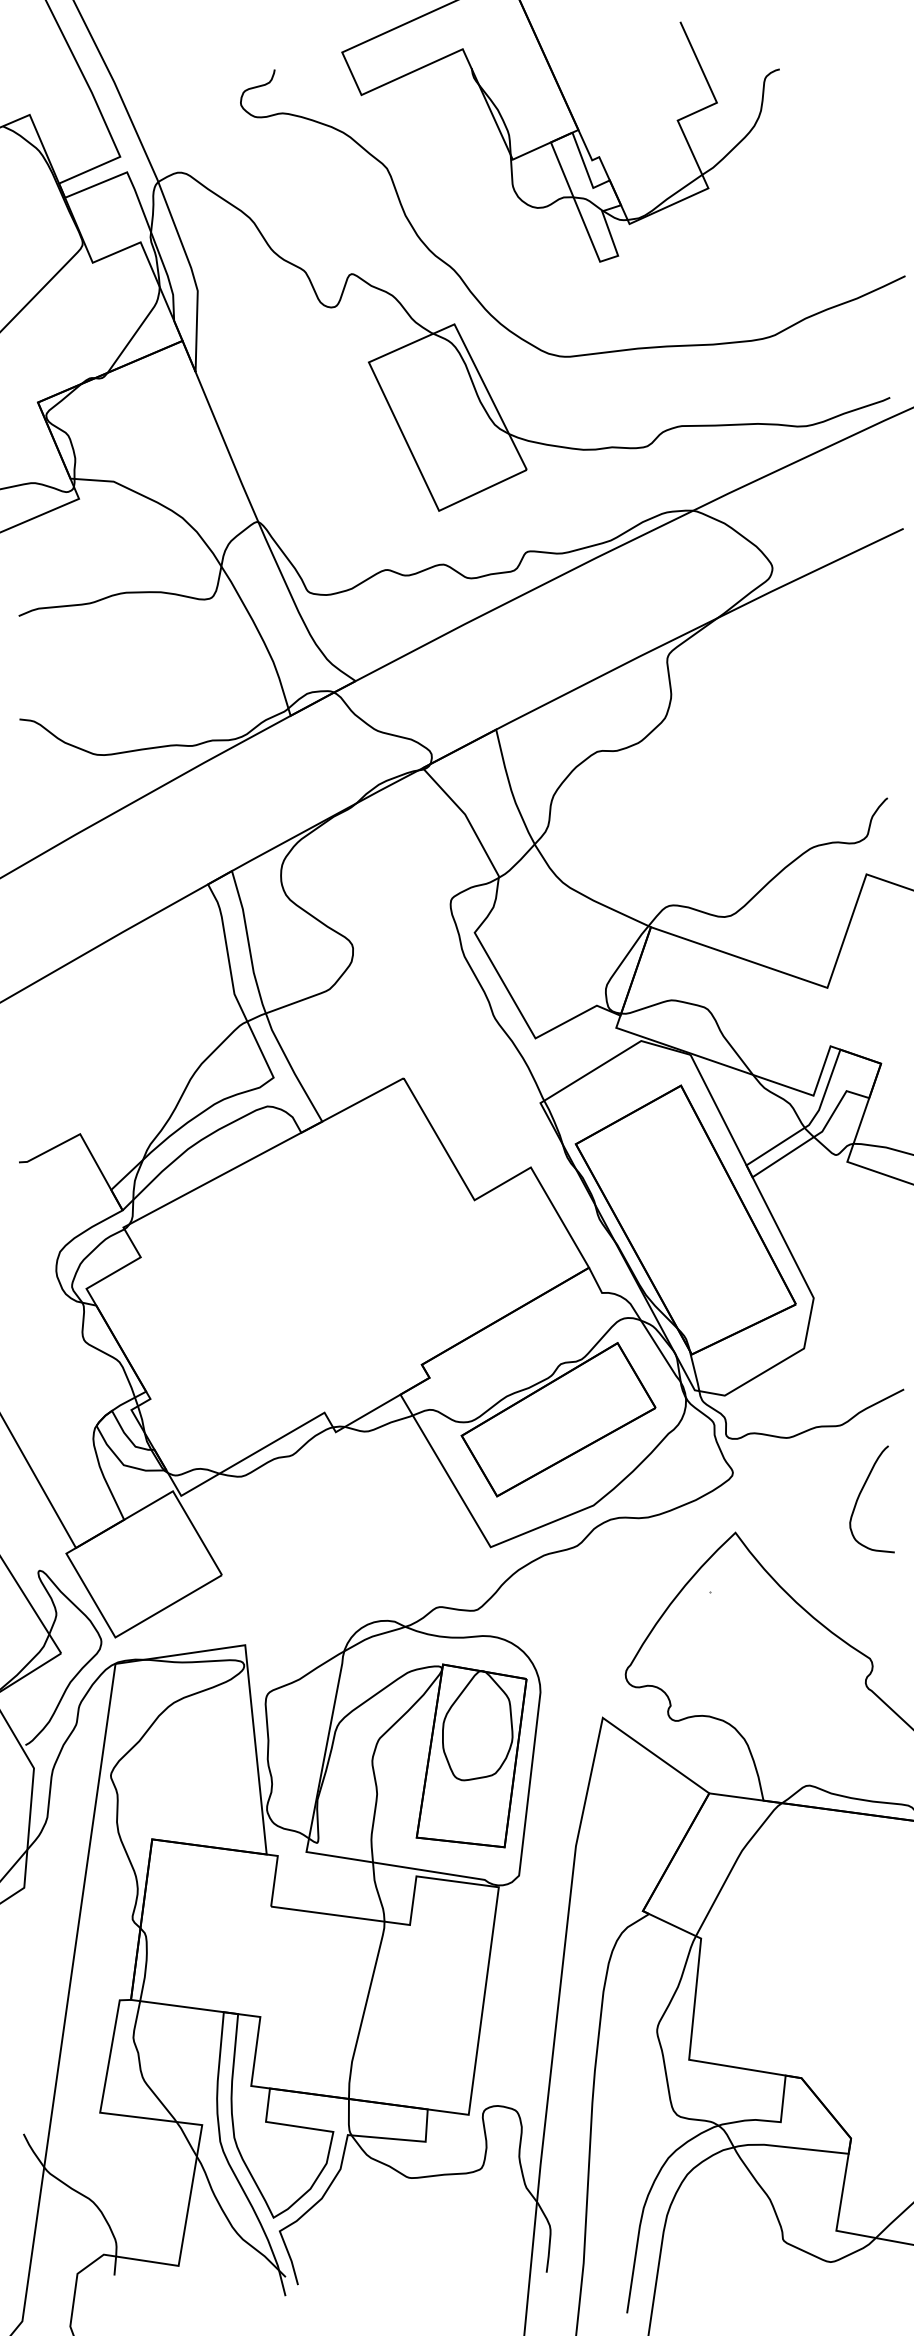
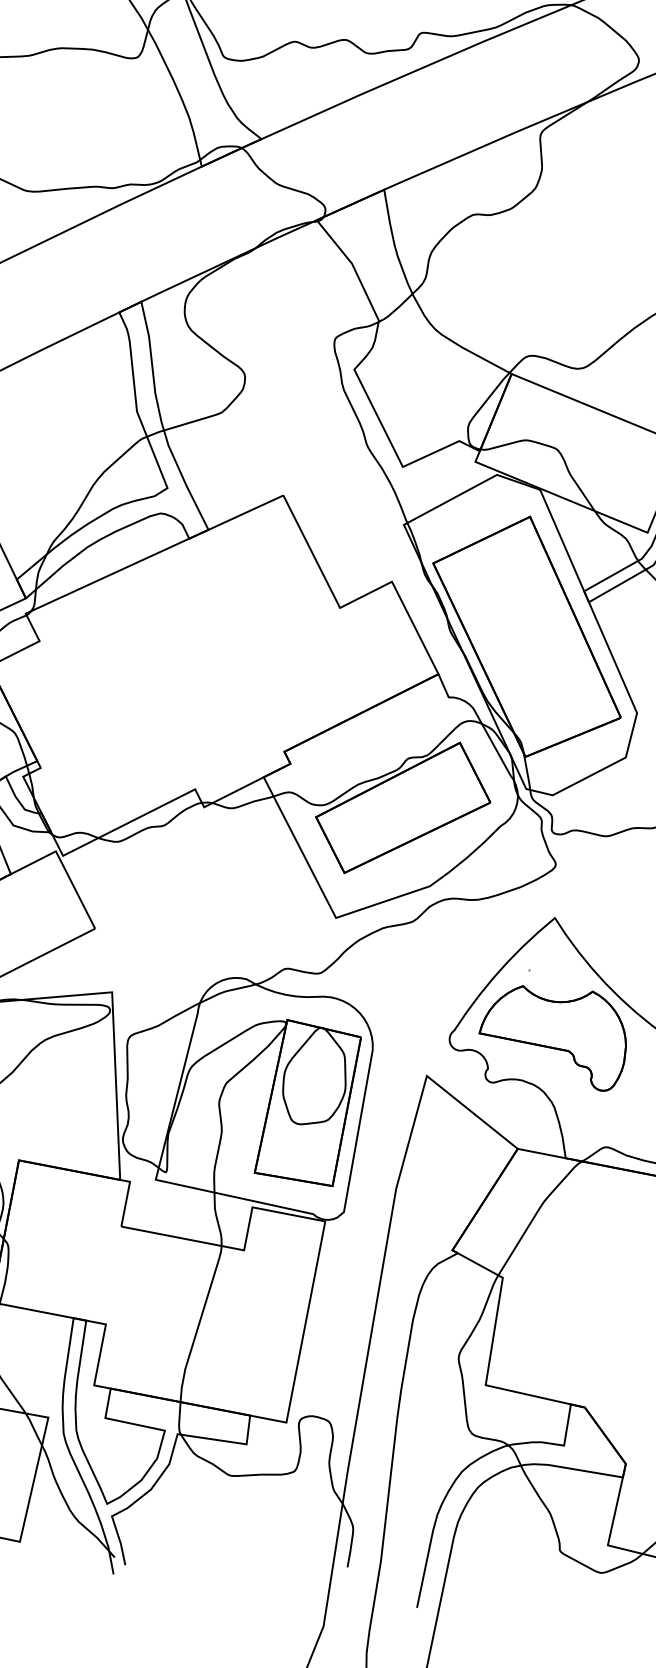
part: (740, 1666) -> (552, 1037), added

